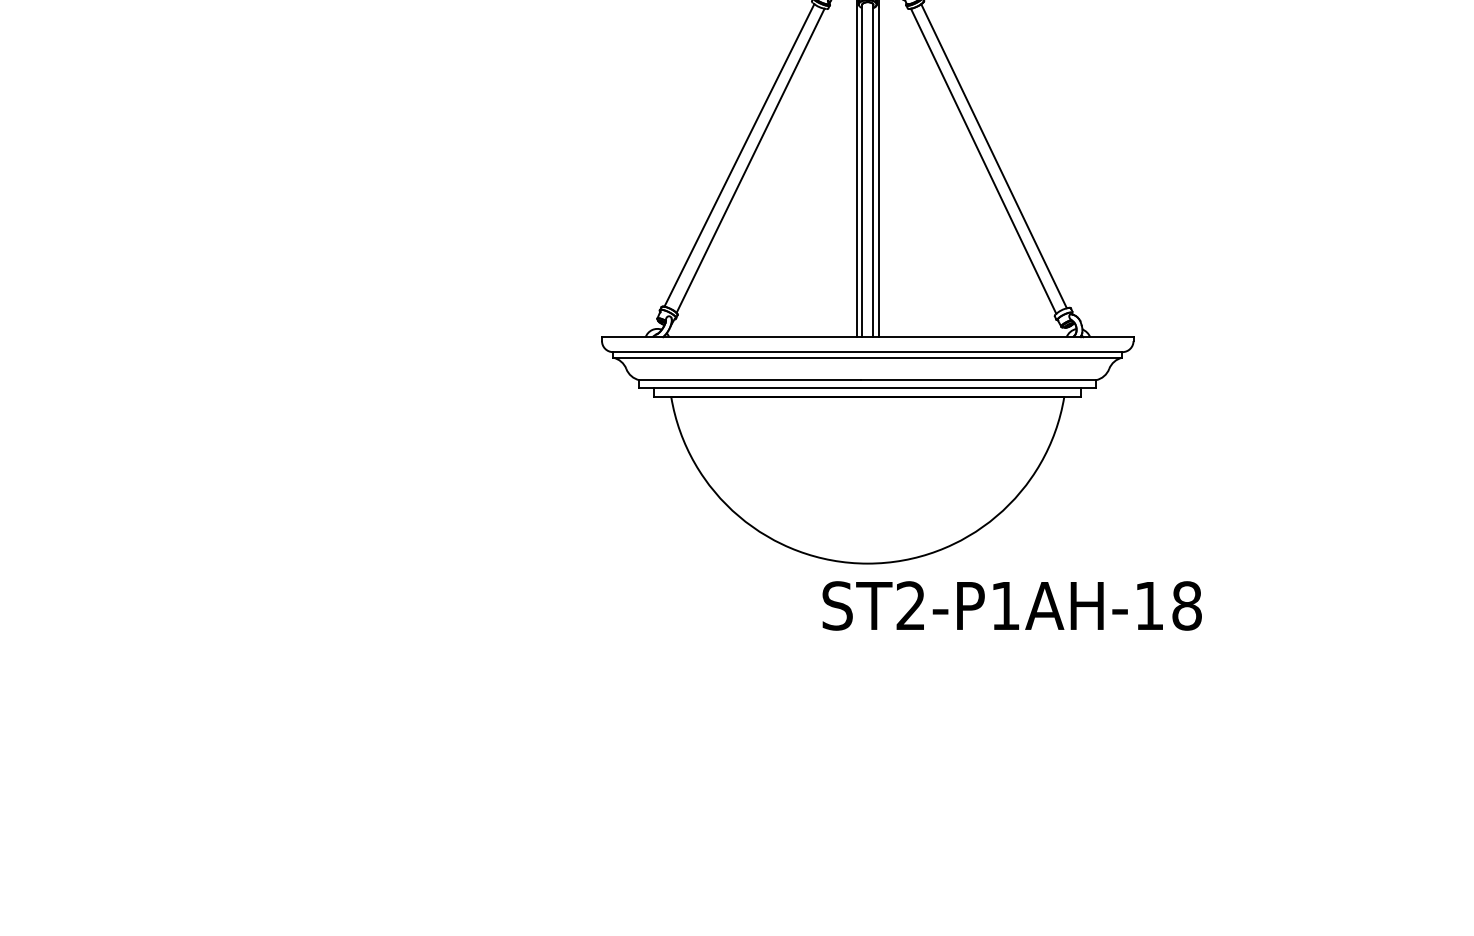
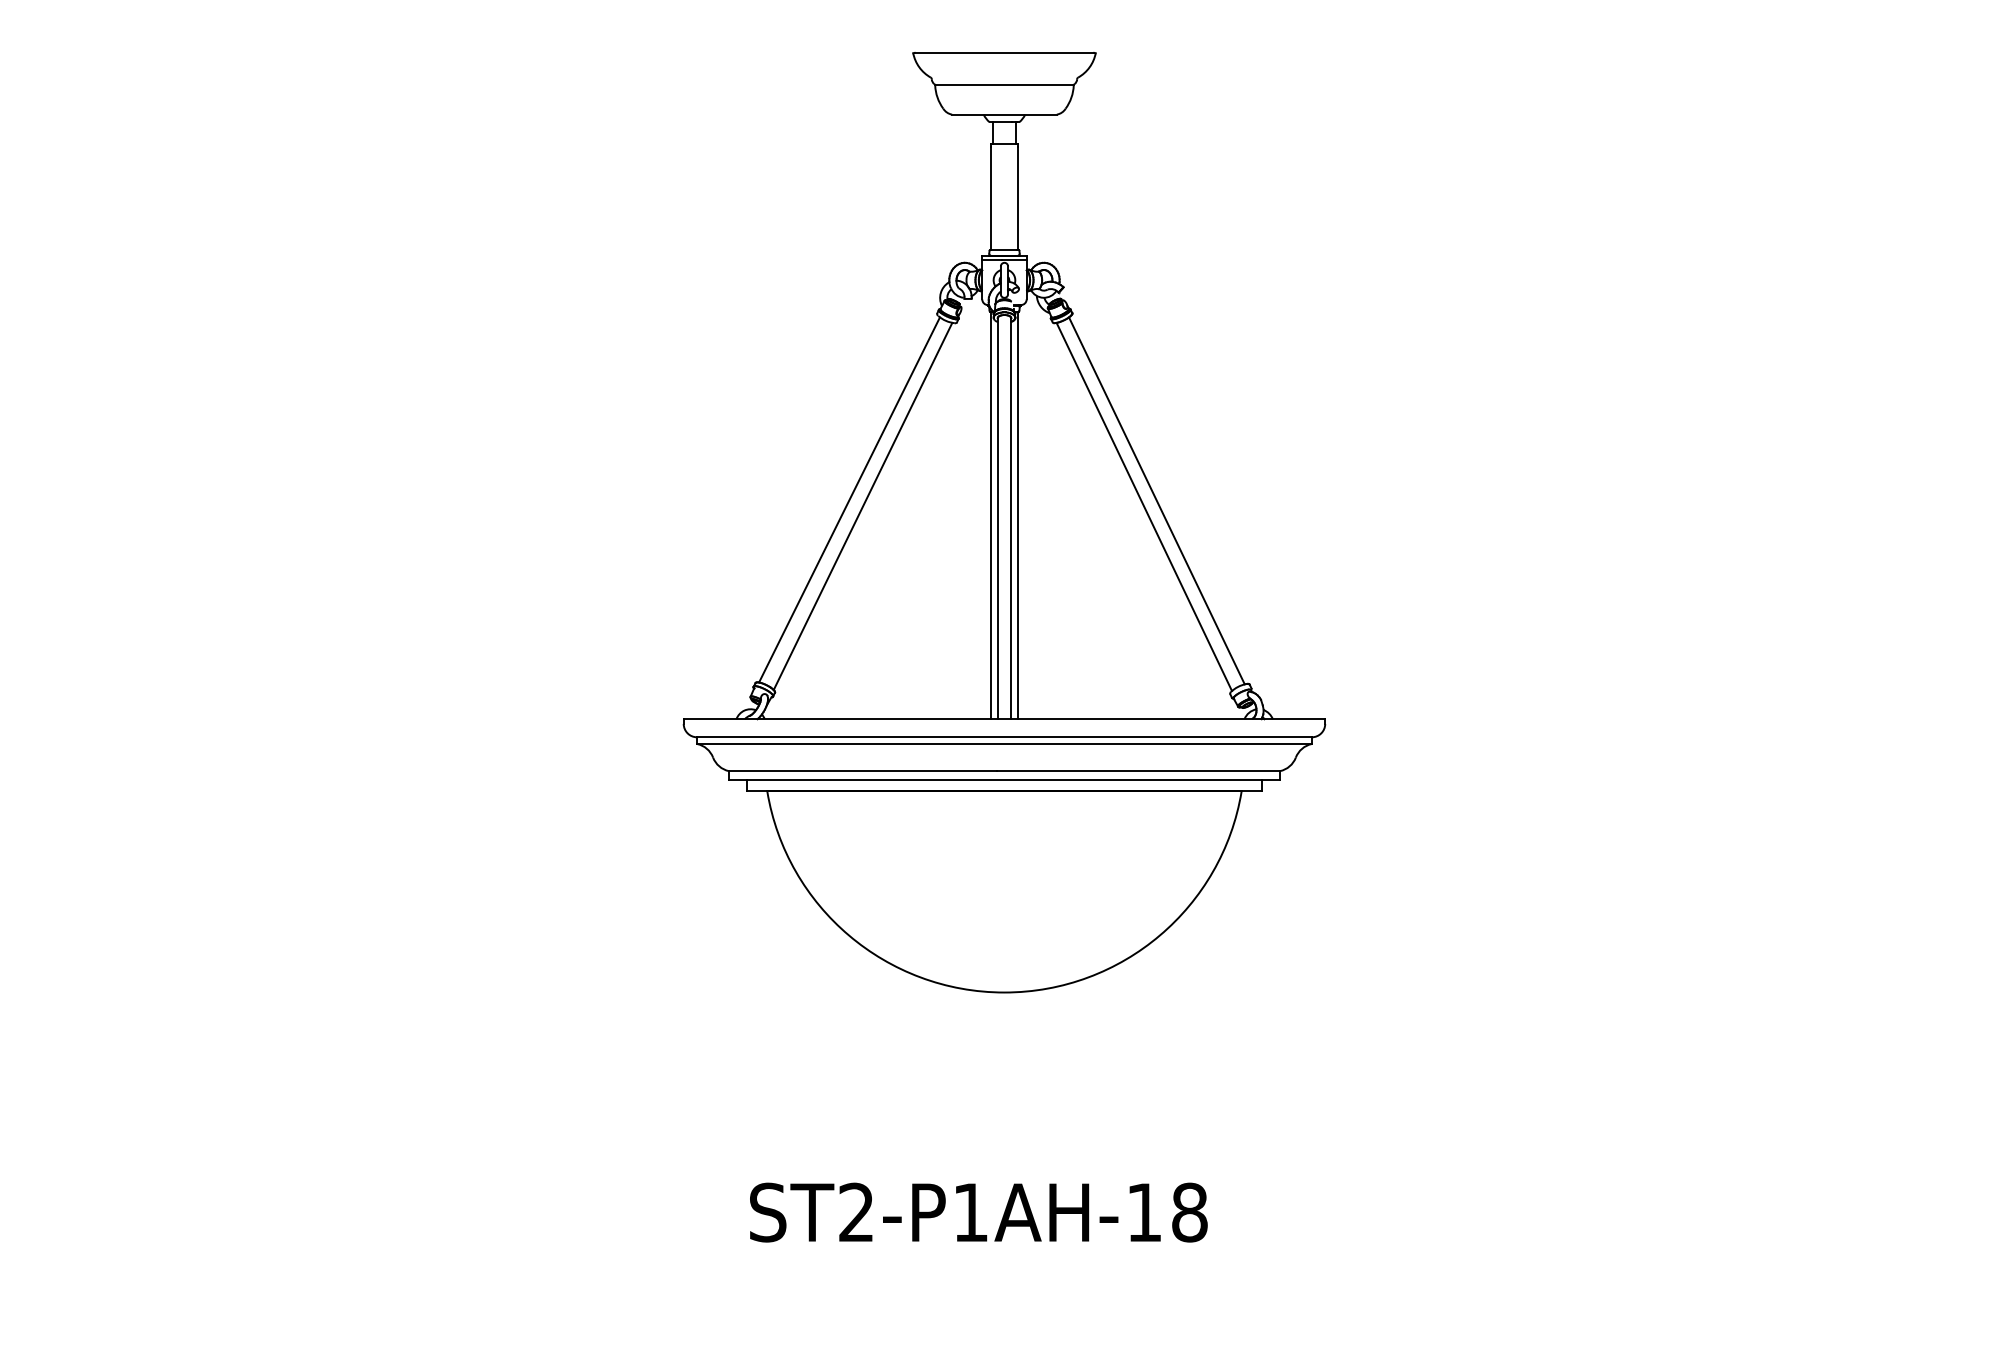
text: (1011, 605) -> (978, 1212), moved

